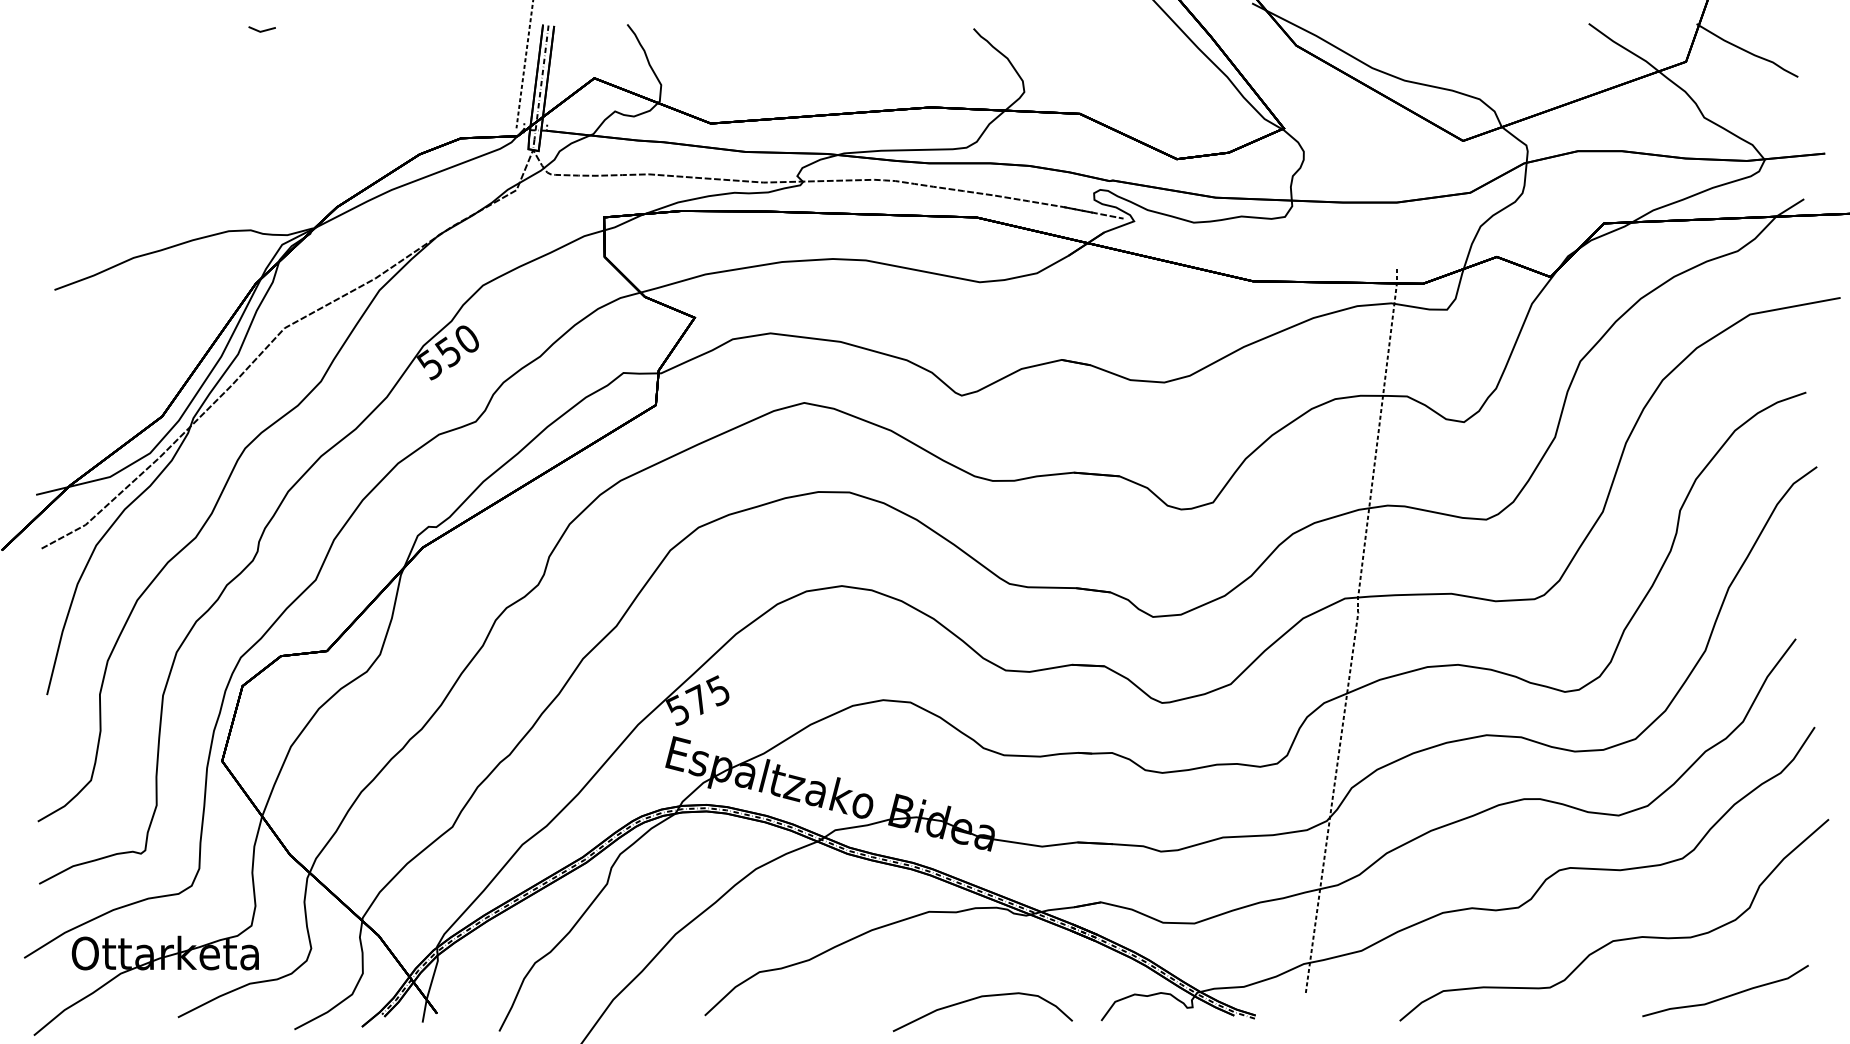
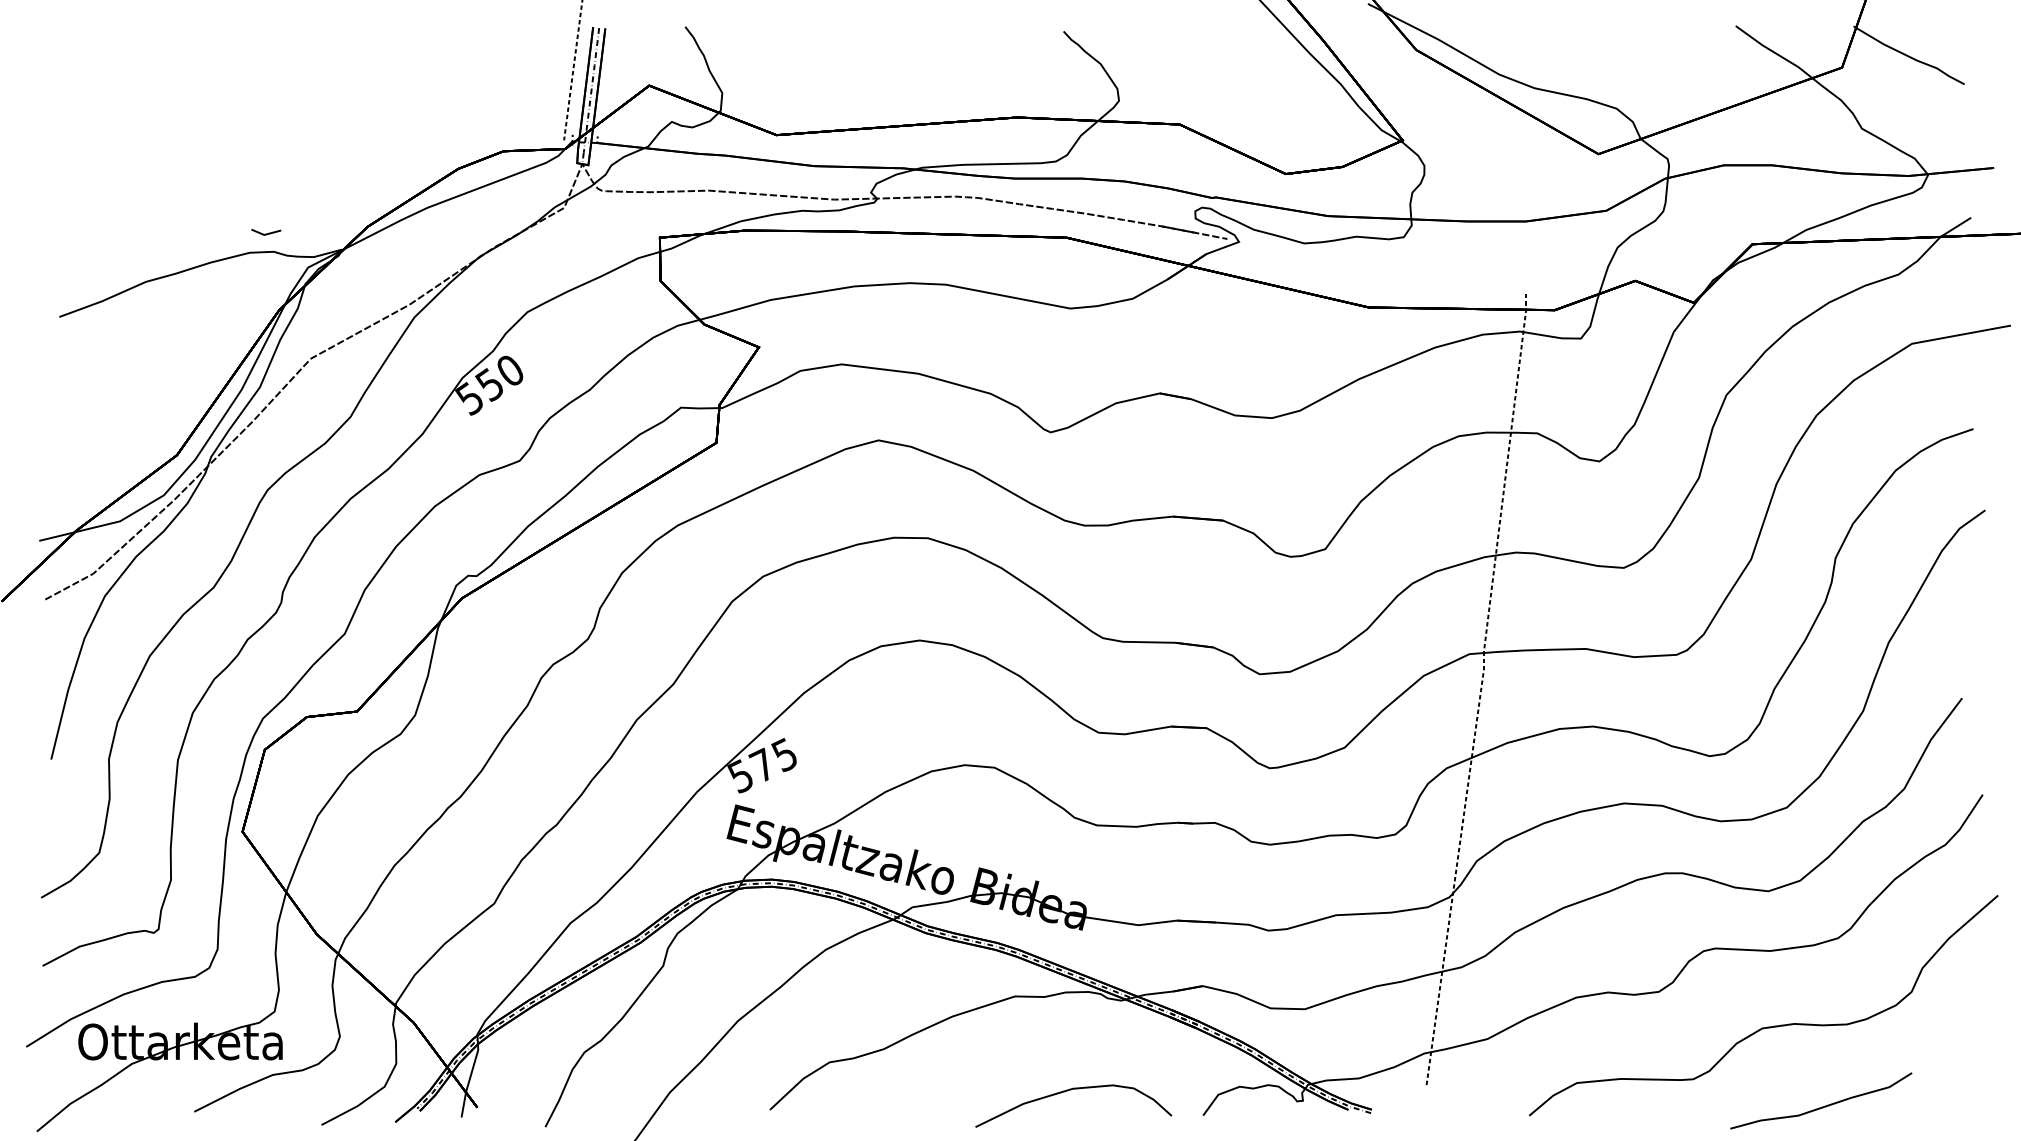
line: (262, 30) -> (266, 233), moved
curve: (1728, 995) -> (1824, 1105), moved

